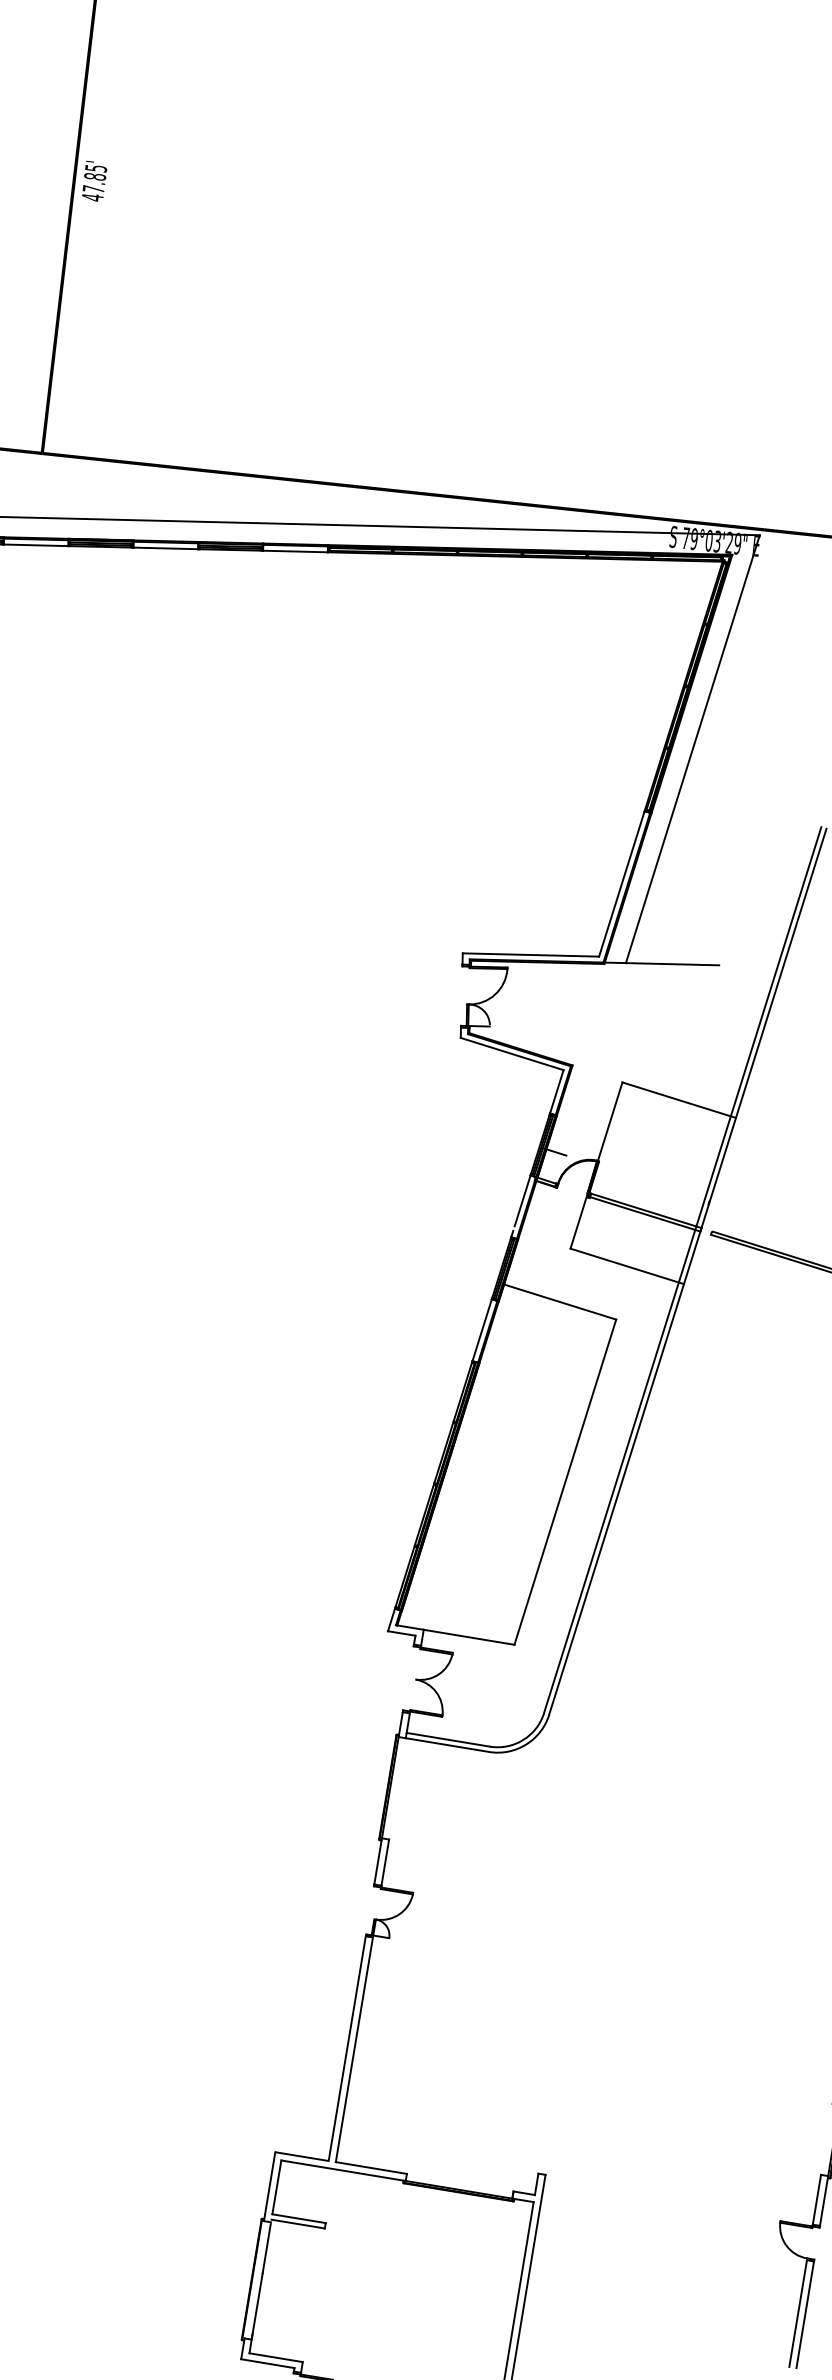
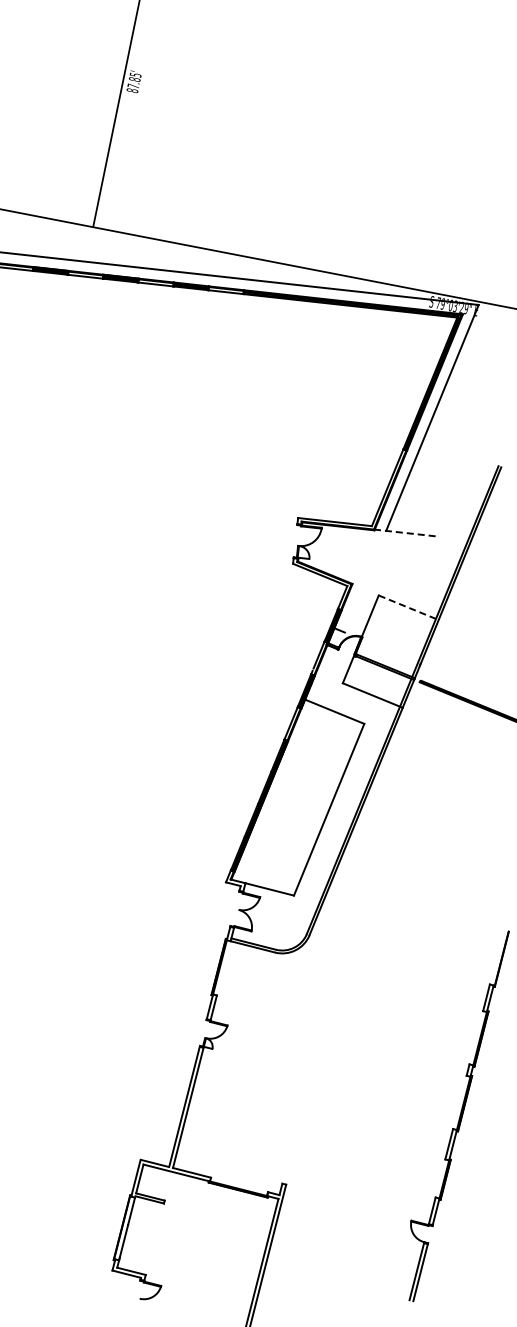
text: (92, 197) -> (132, 90), 47.85' -> 87.85'
line: (661, 964) -> (405, 533), solid -> dashed
line: (680, 1099) -> (409, 607), solid -> dashed

